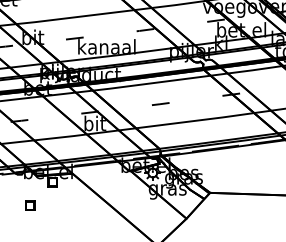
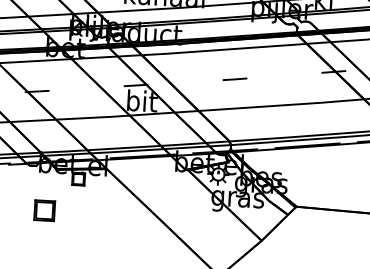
part: (30, 205) -> (45, 209), size x1.6

